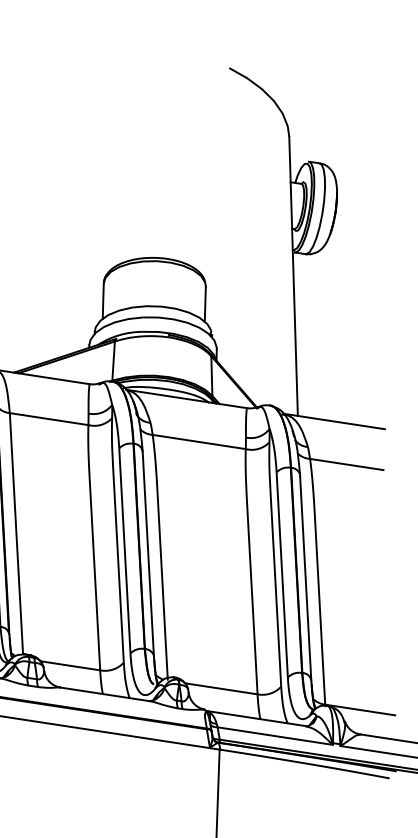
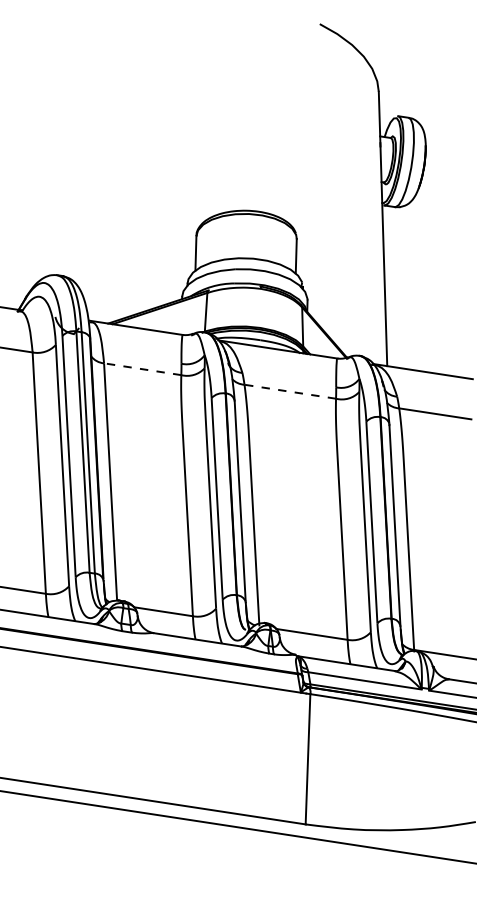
line: (48, 419) -> (142, 369), solid -> dashed
line: (198, 441) -> (289, 391), solid -> dashed

